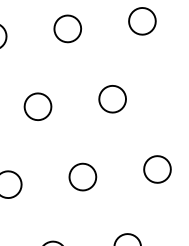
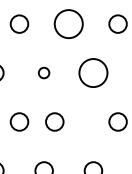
circle: (67, 28) -> (68, 23), size x1.6
circle: (112, 98) -> (93, 72), size x1.6
circle: (36, 106) -> (43, 72), size x0.6
circle: (82, 176) -> (54, 121), moved

